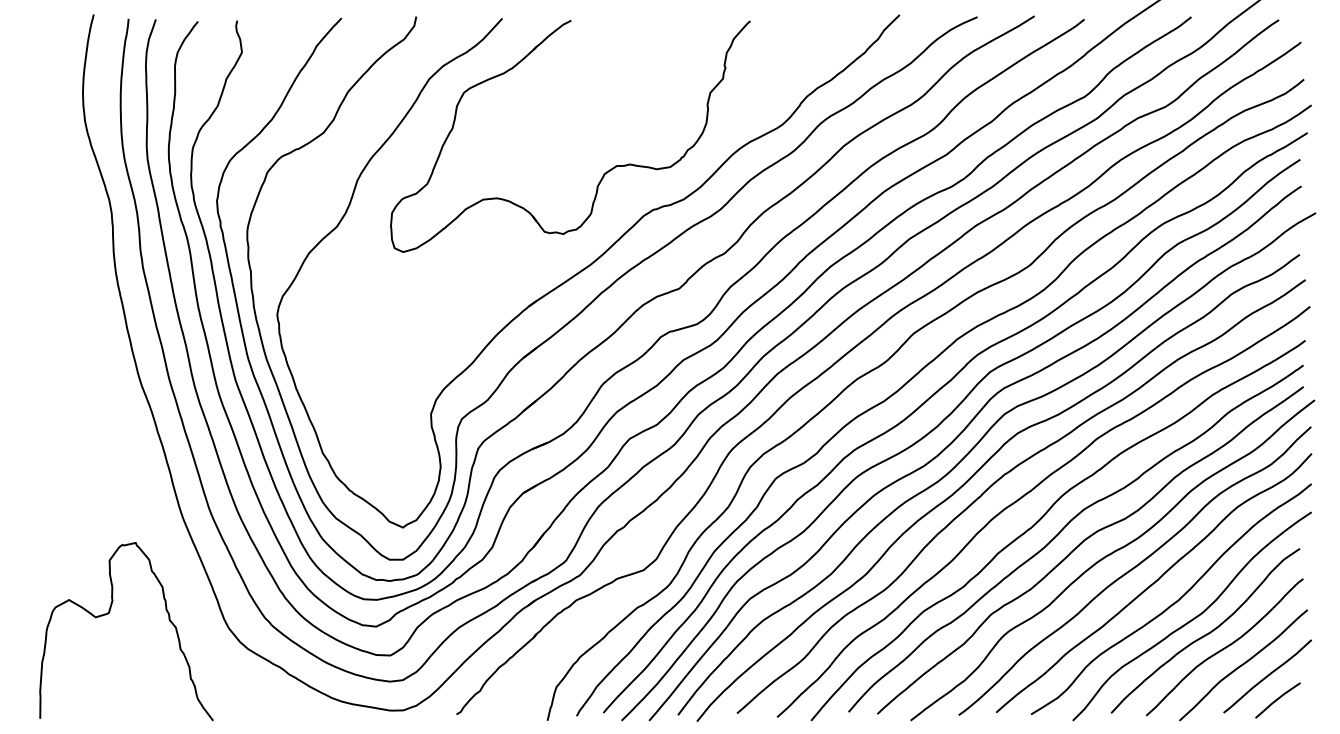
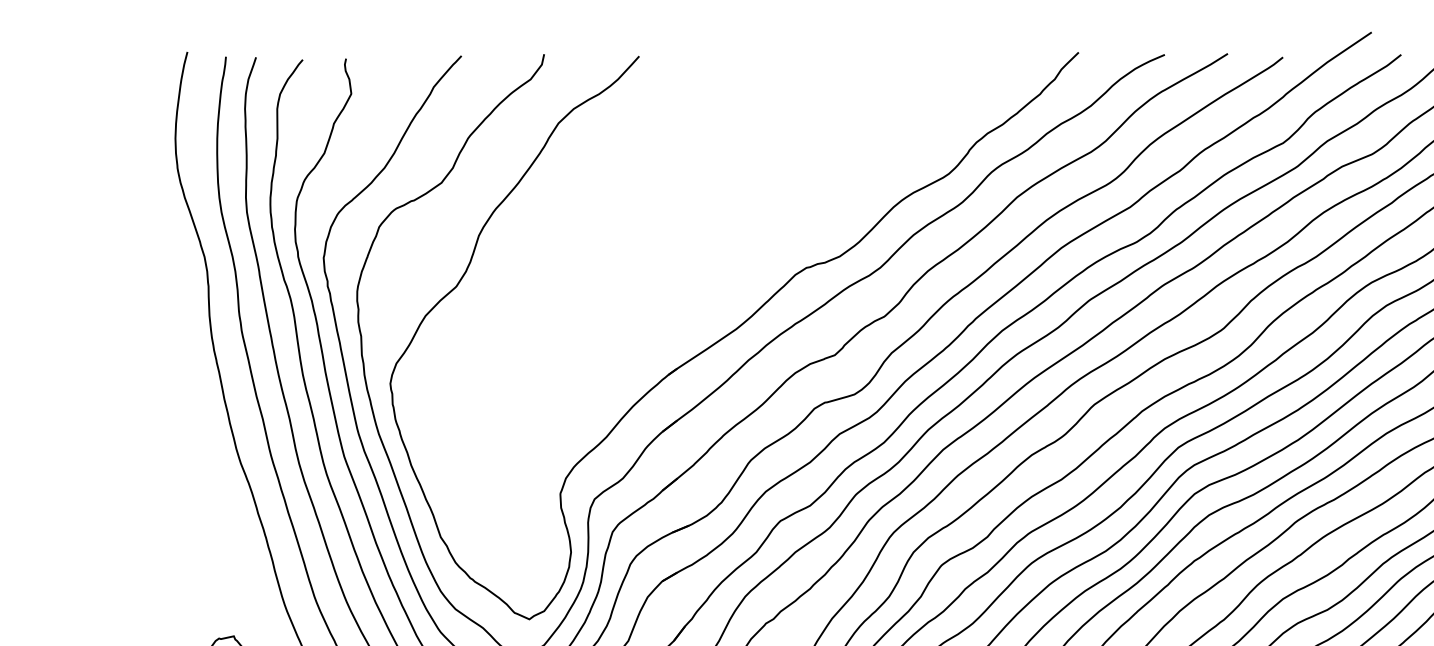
part: (603, 173) -> (751, 227), removed

